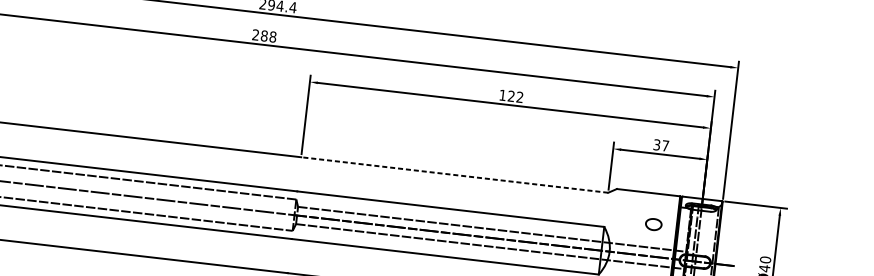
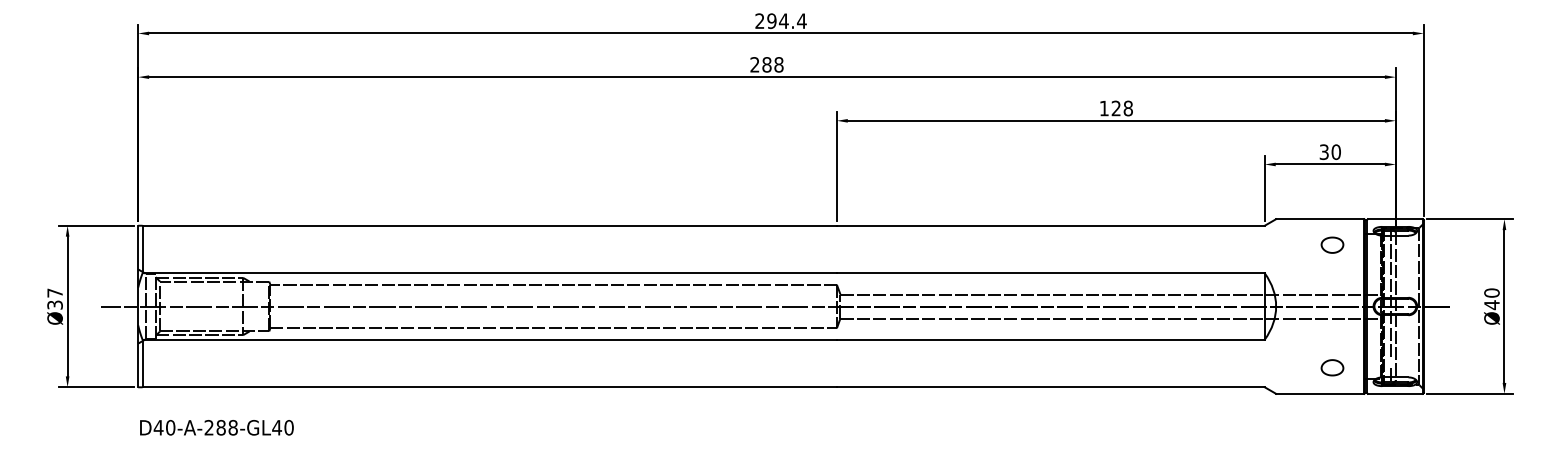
text: (519, 97) -> (1127, 108), 122 -> 128
text: (665, 146) -> (1335, 152), 37 -> 30
line: (454, 174) -> (1050, 225), dashed -> solid
part: (653, 224) -> (1332, 244), moved

